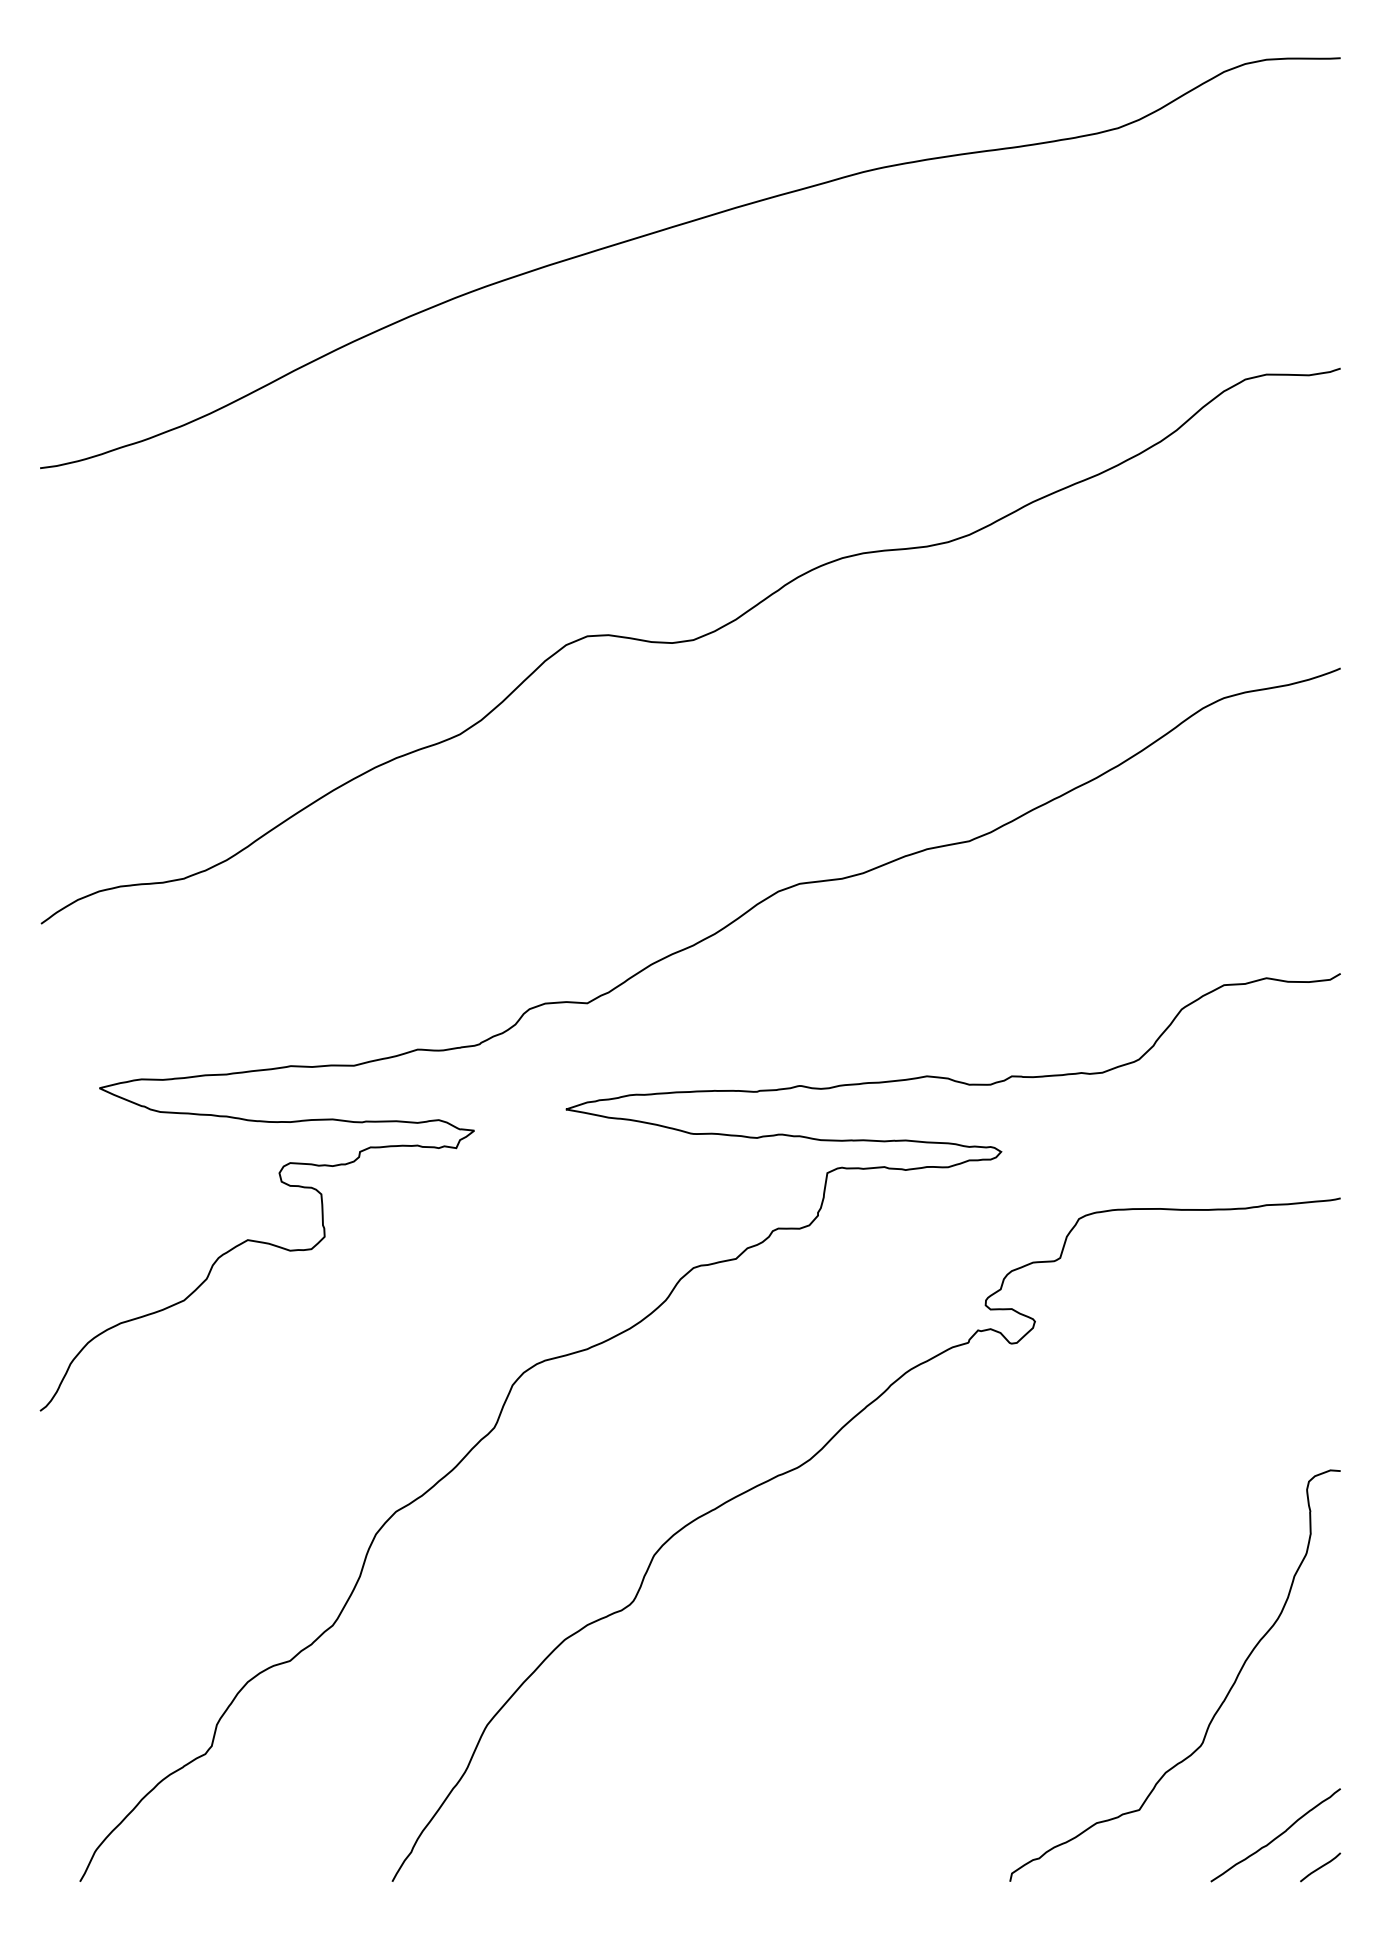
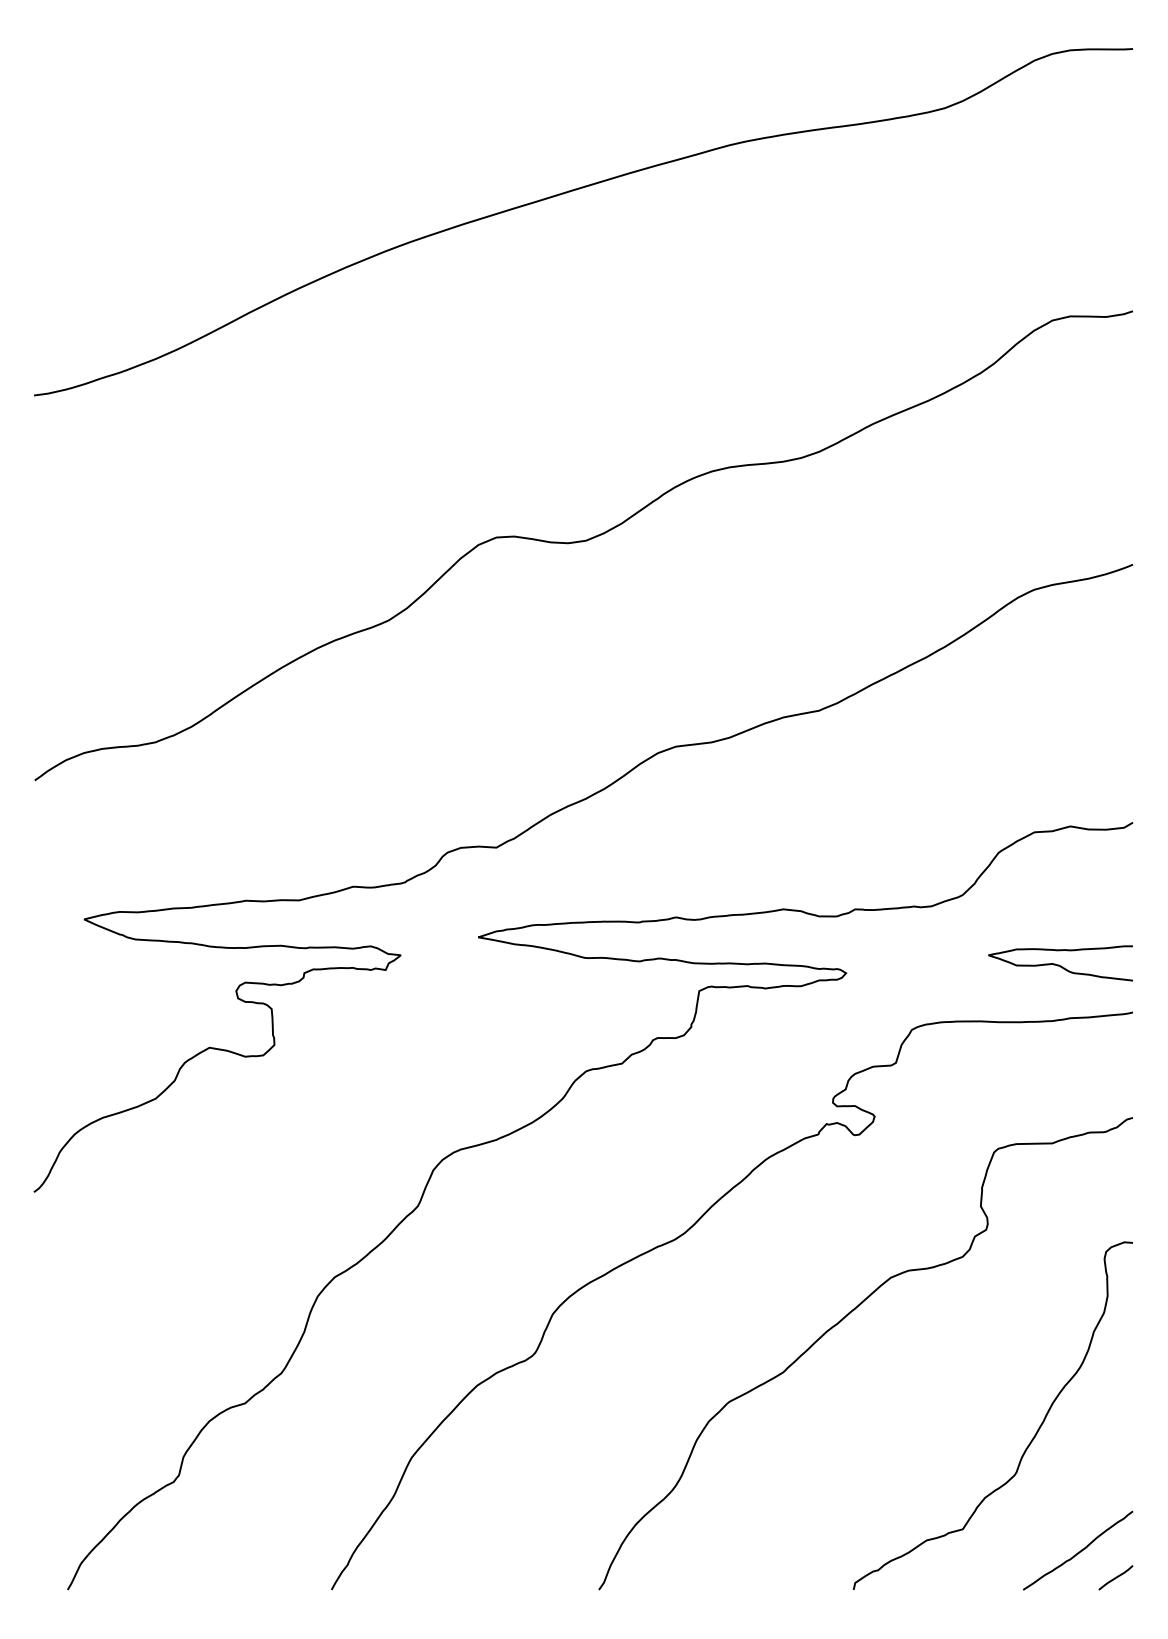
curve: (1254, 1142) -> (1060, 965), added
curve: (995, 1564) -> (841, 1321), added

